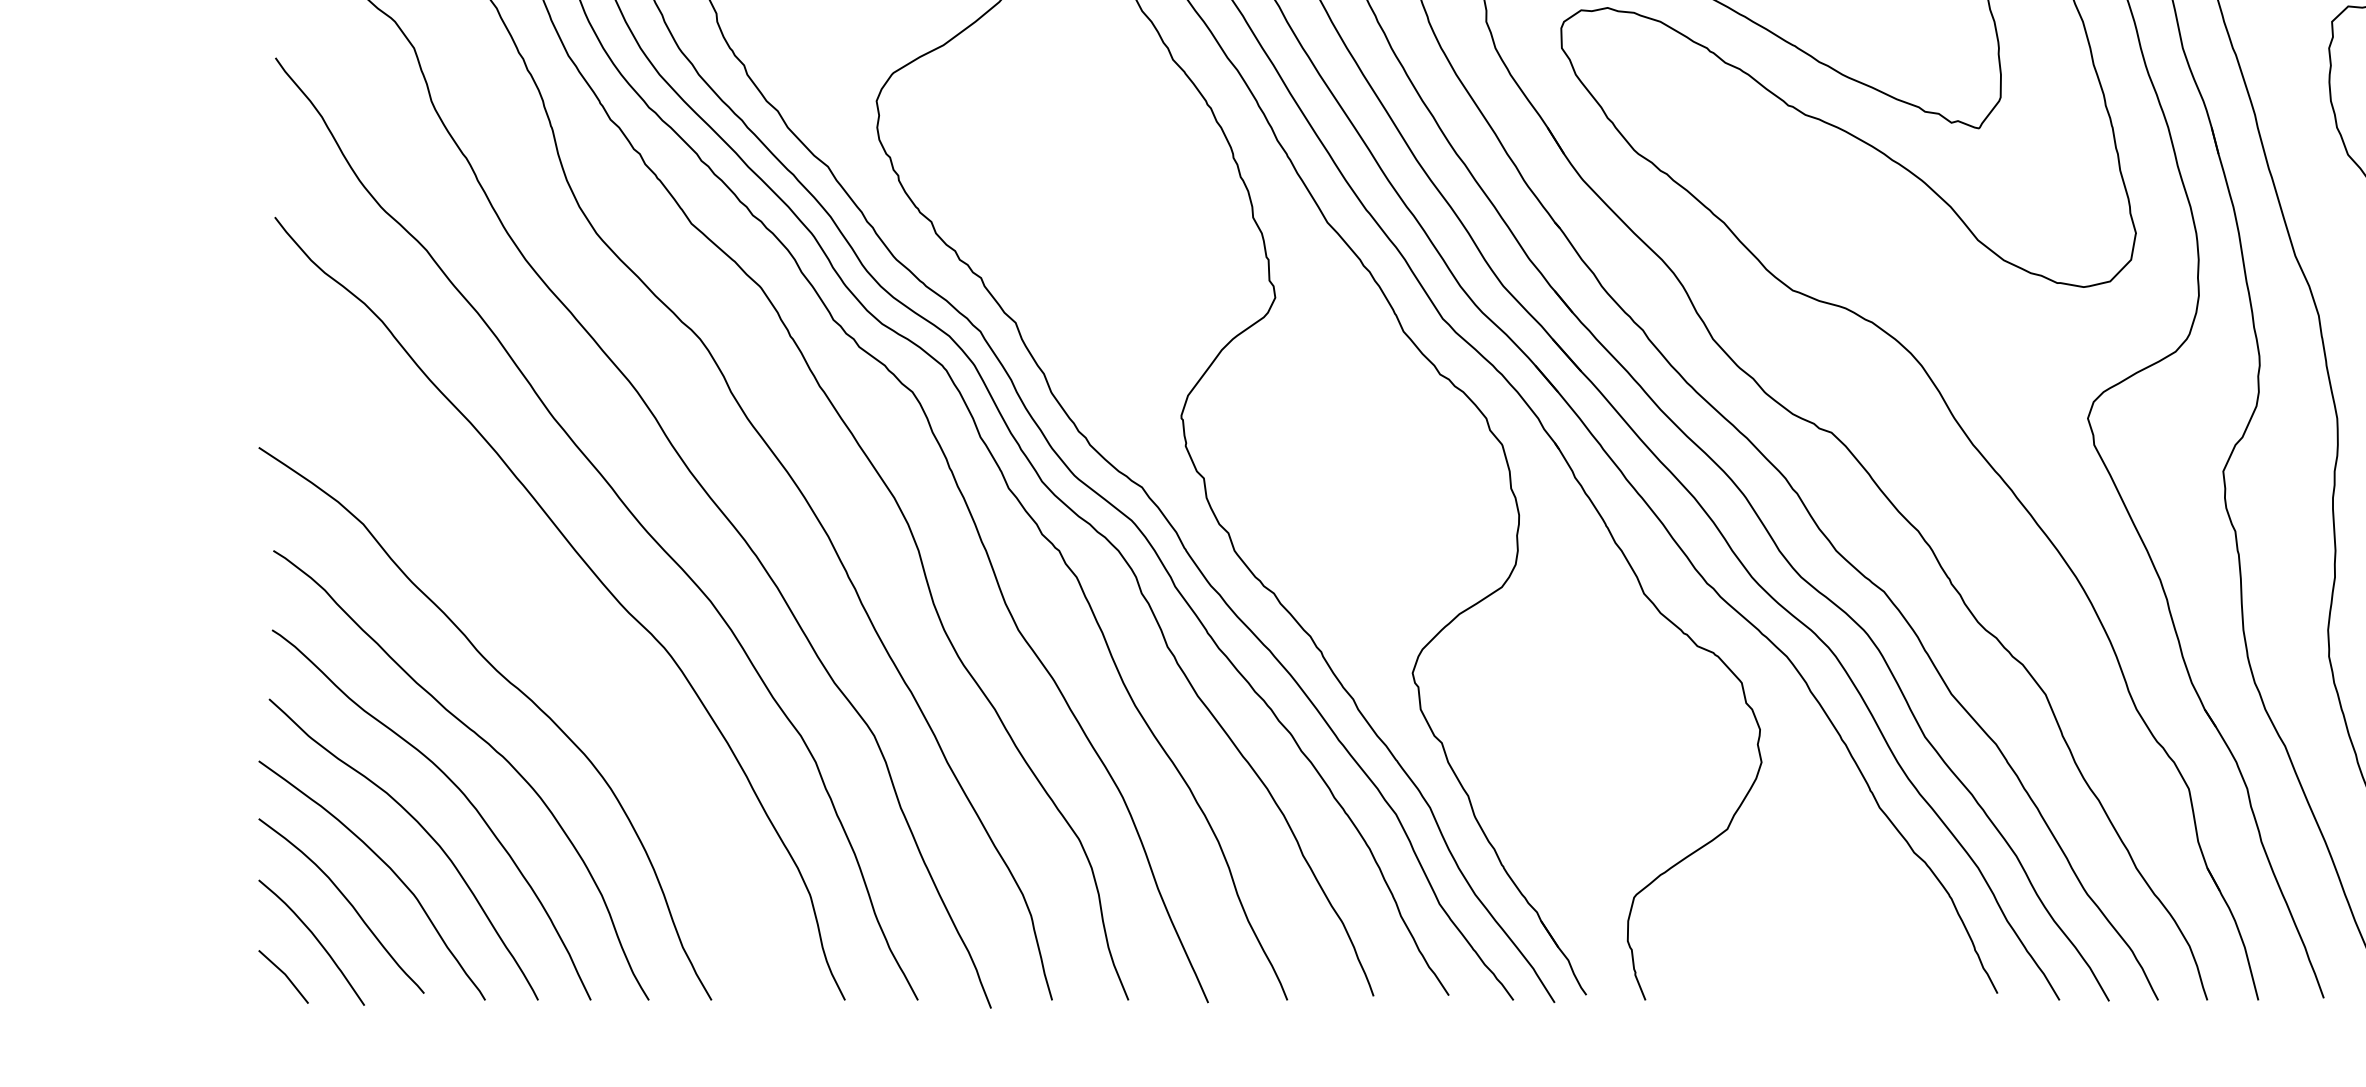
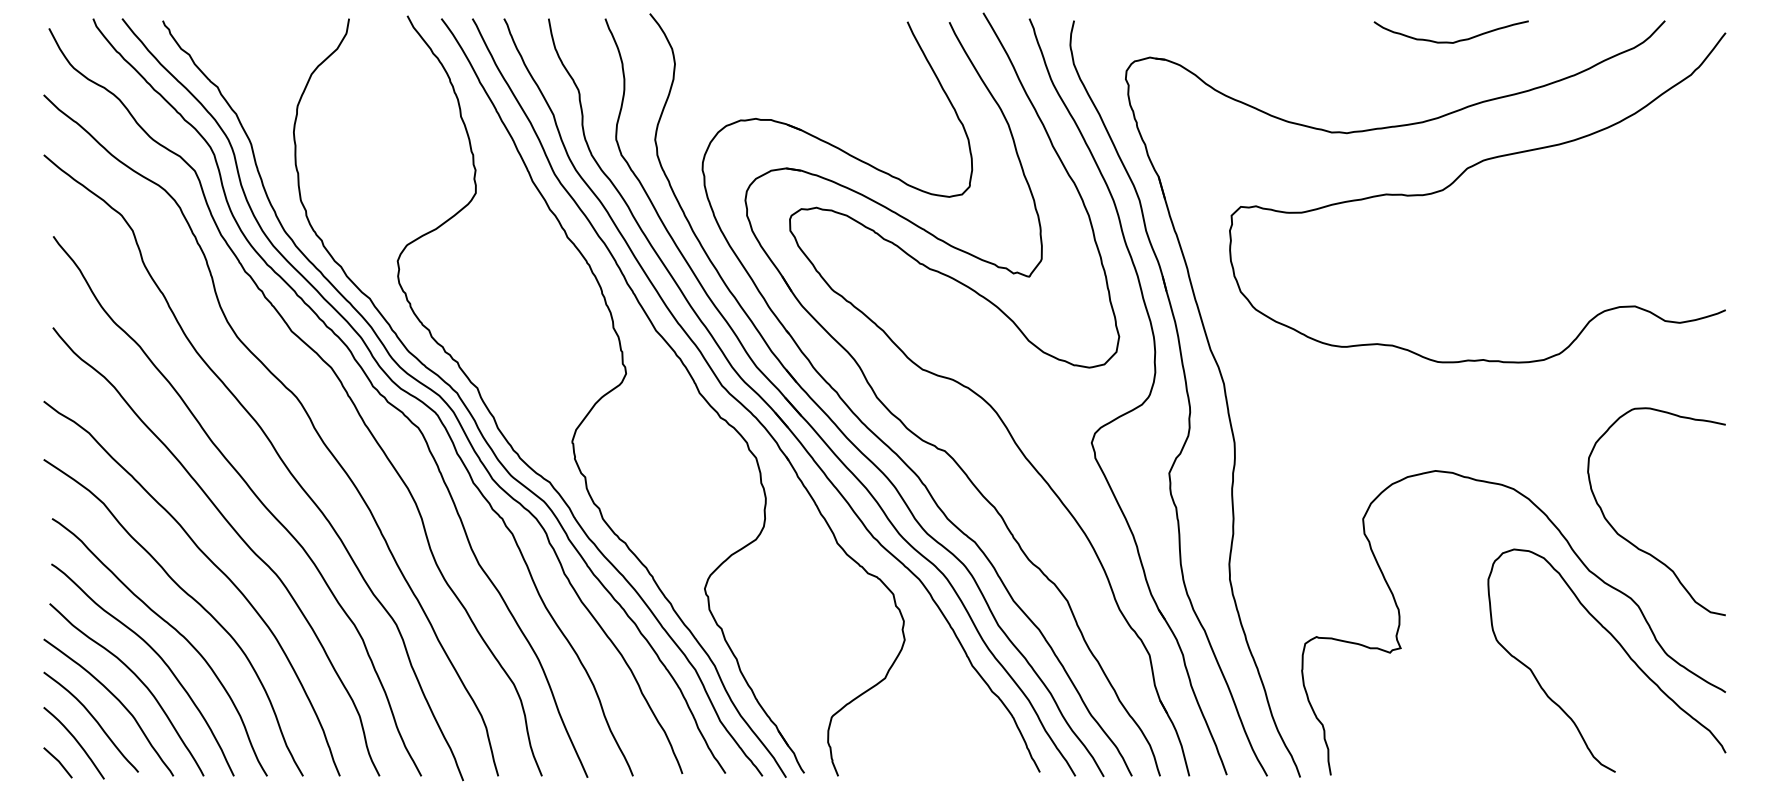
curve: (556, 632) -> (214, 565), added

